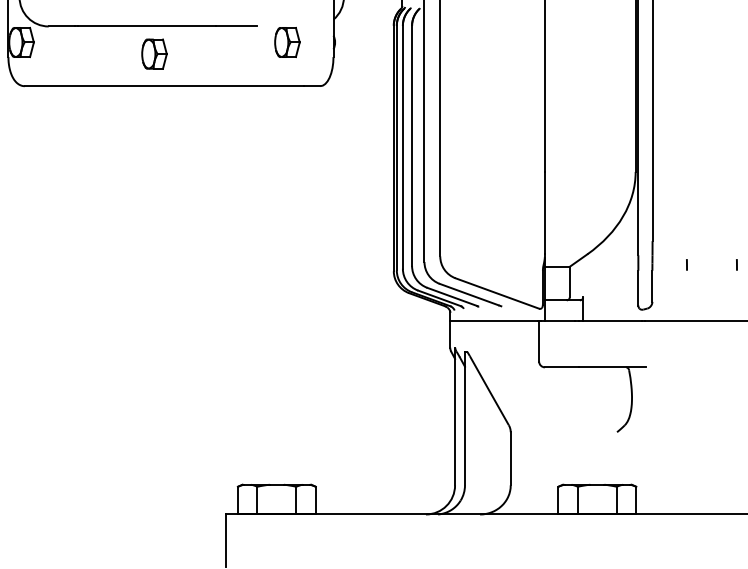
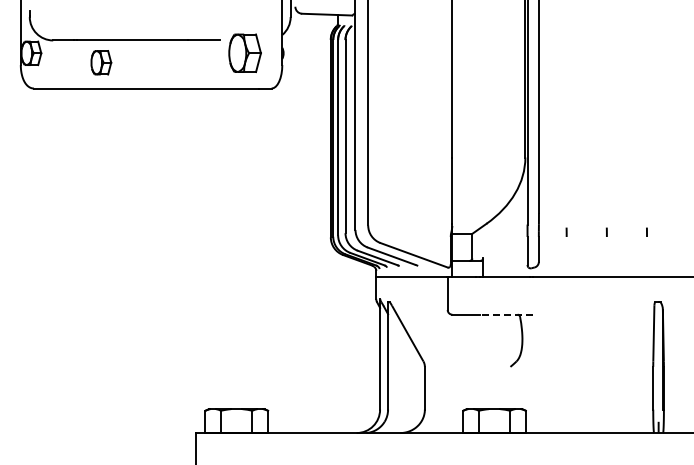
part: (287, 42) -> (245, 53), size x1.6
part: (154, 53) -> (101, 62), moved
line: (612, 367) -> (506, 314), solid -> dashed

